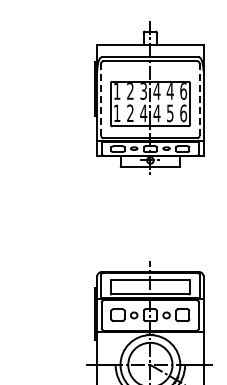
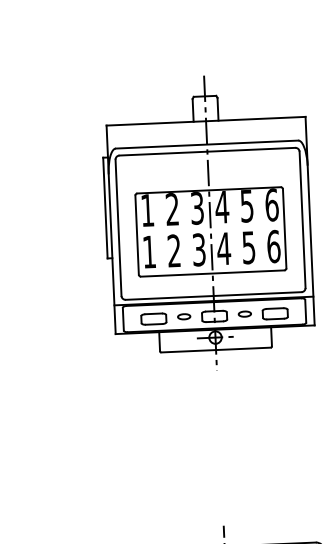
text: (169, 91) -> (245, 206), 4 -> 5
line: (101, 100) -> (119, 229), dashed -> solid
line: (199, 100) -> (302, 221), dashed -> solid
text: (143, 113) -> (198, 250), 4 -> 3

